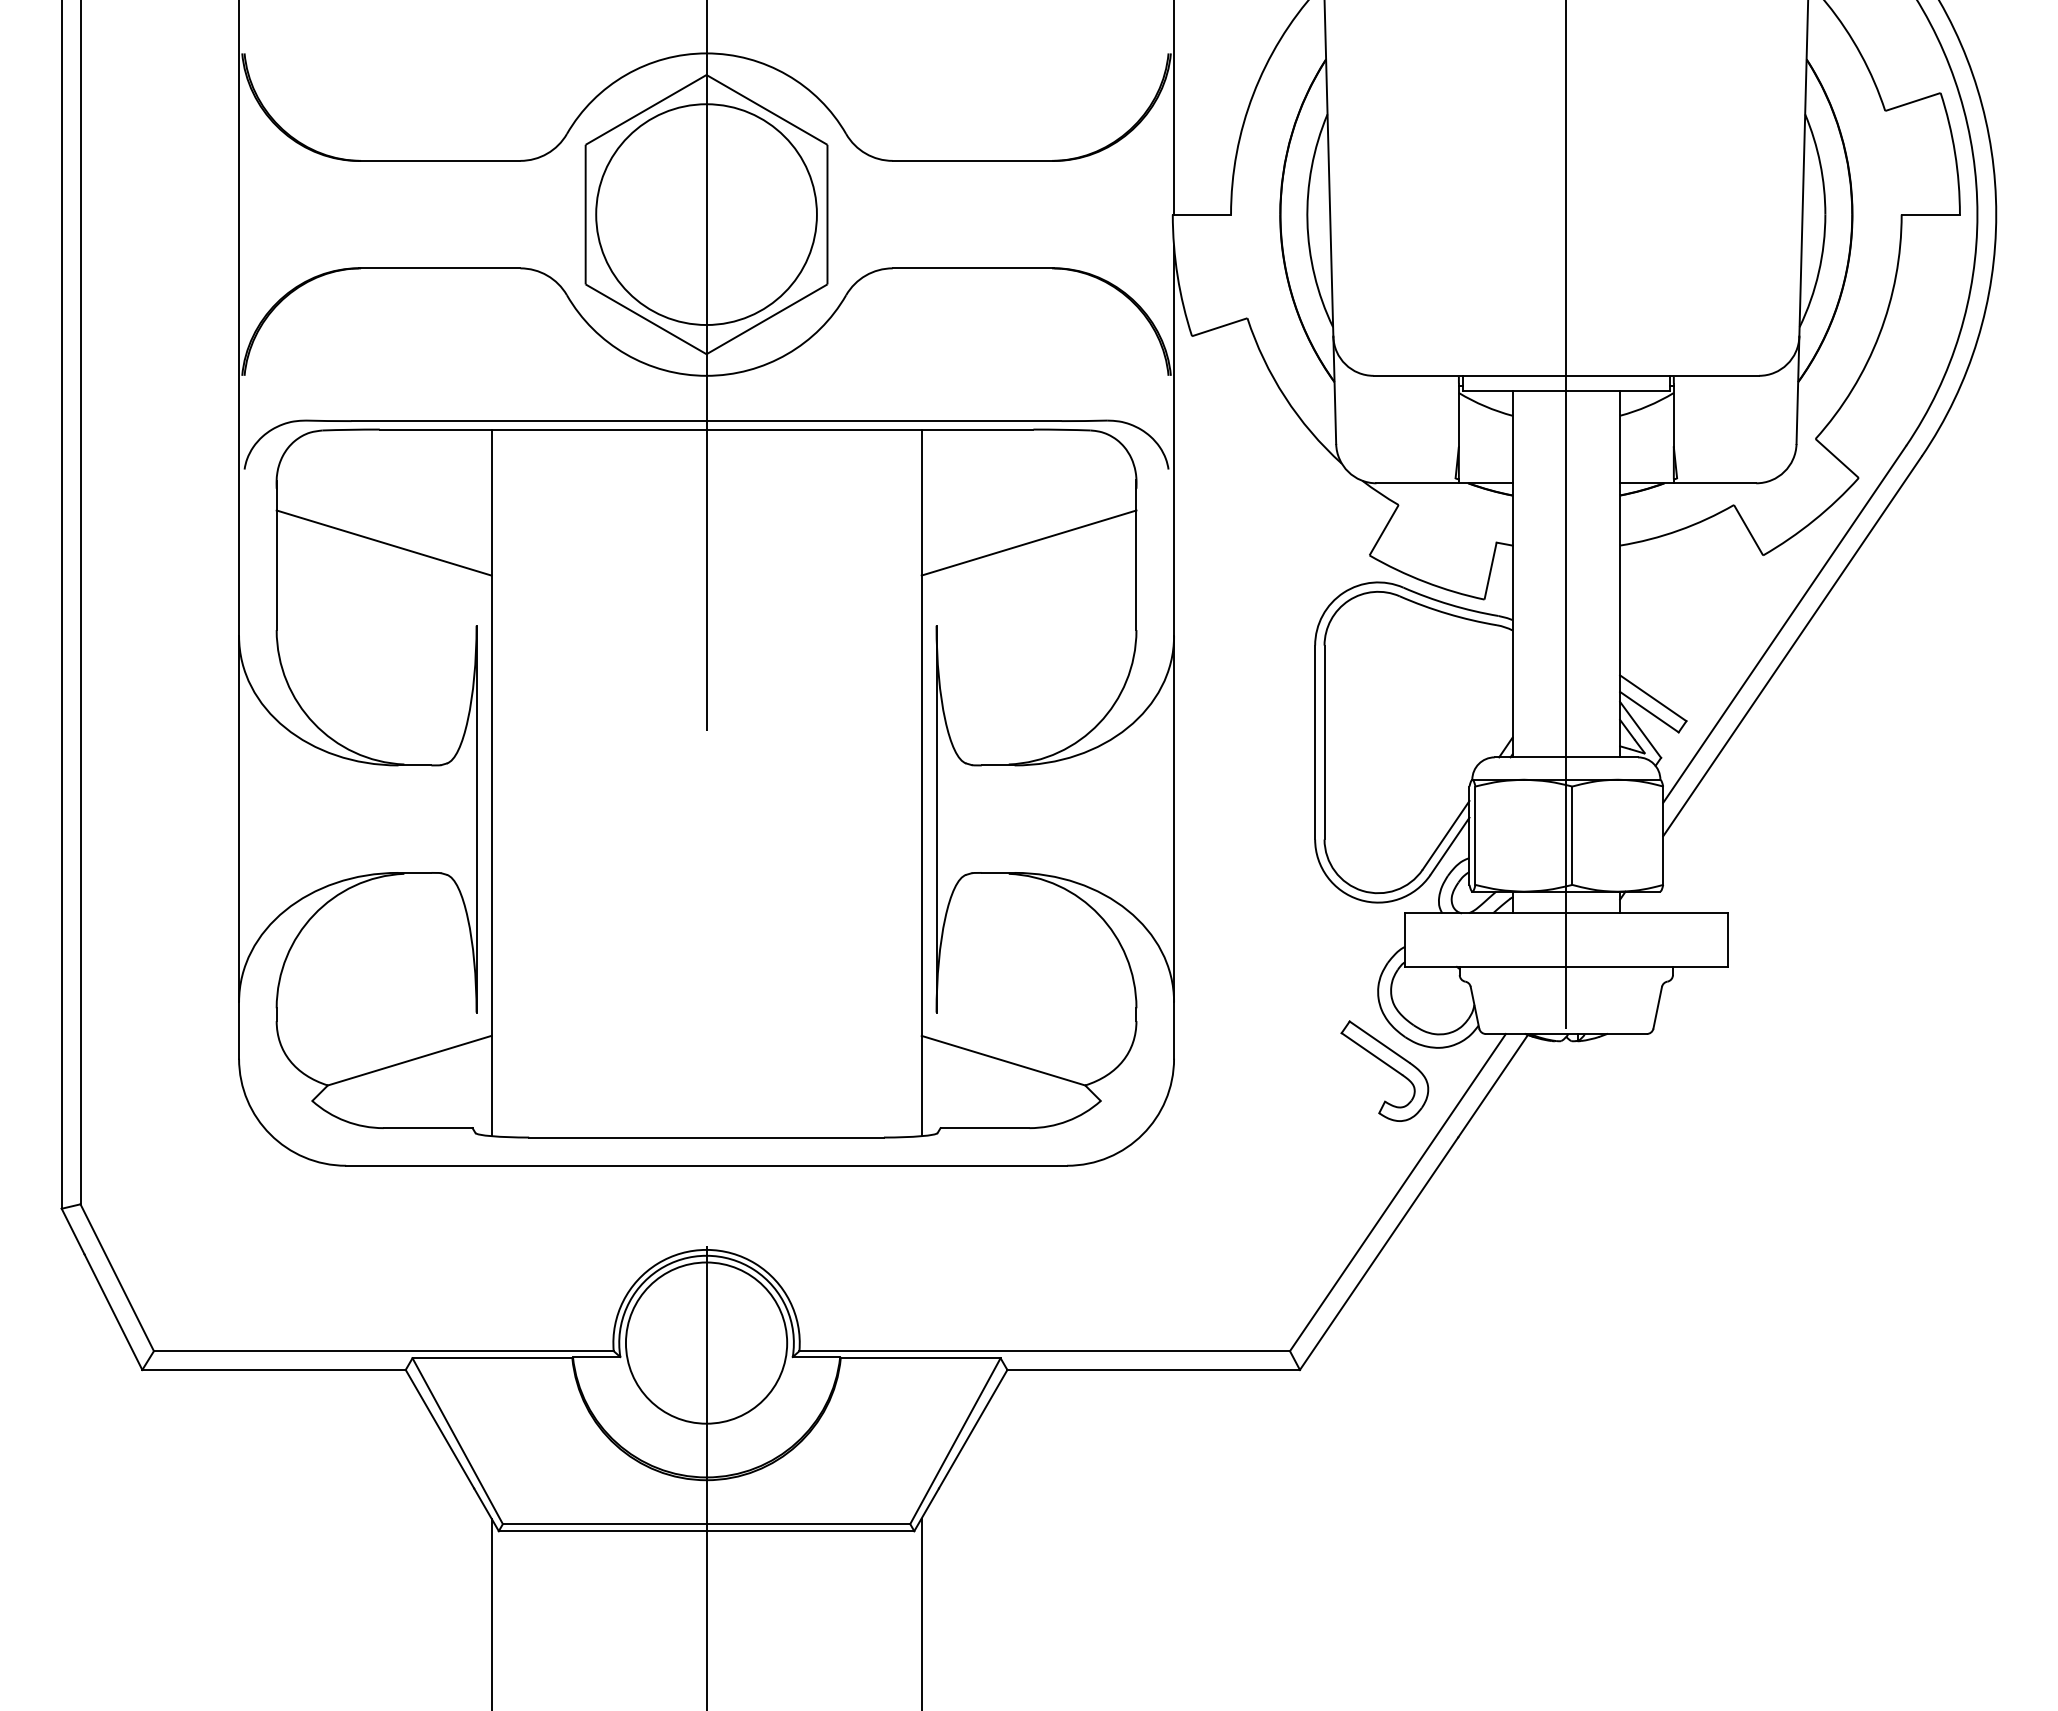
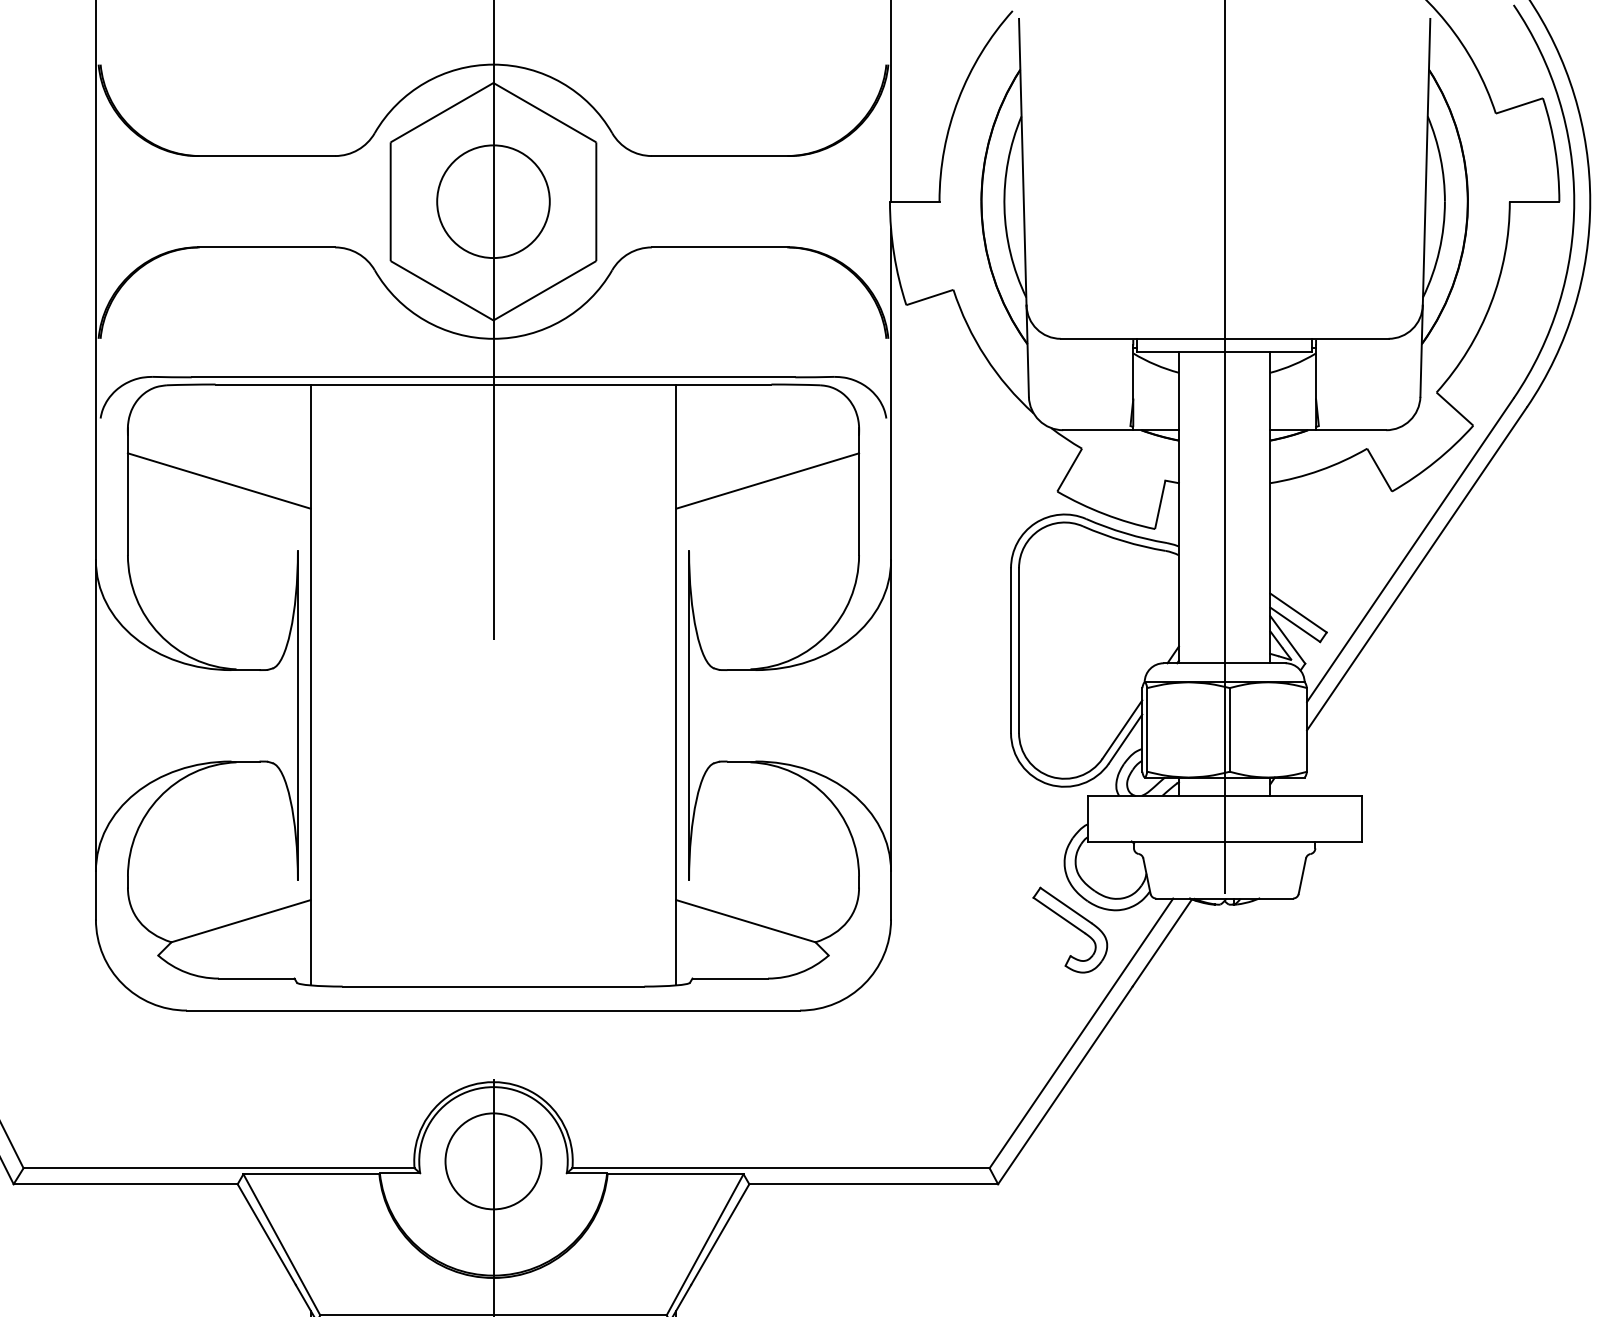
circle: (706, 214) -> (493, 201), size x0.6
circle: (706, 1342) -> (493, 1160), size x0.7

